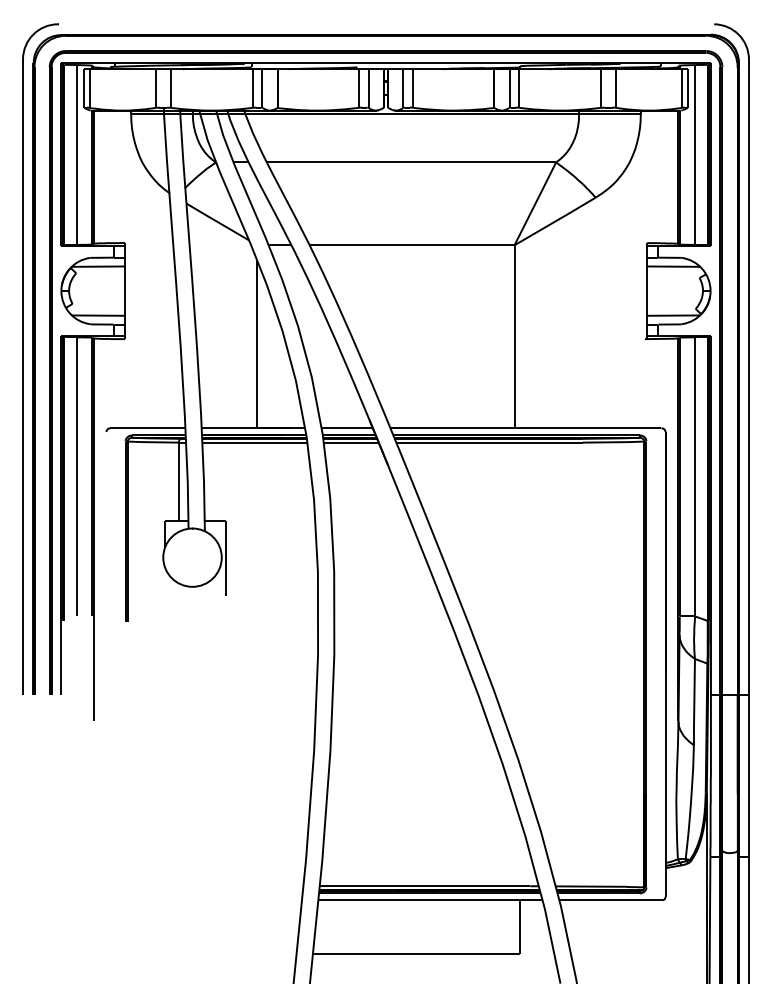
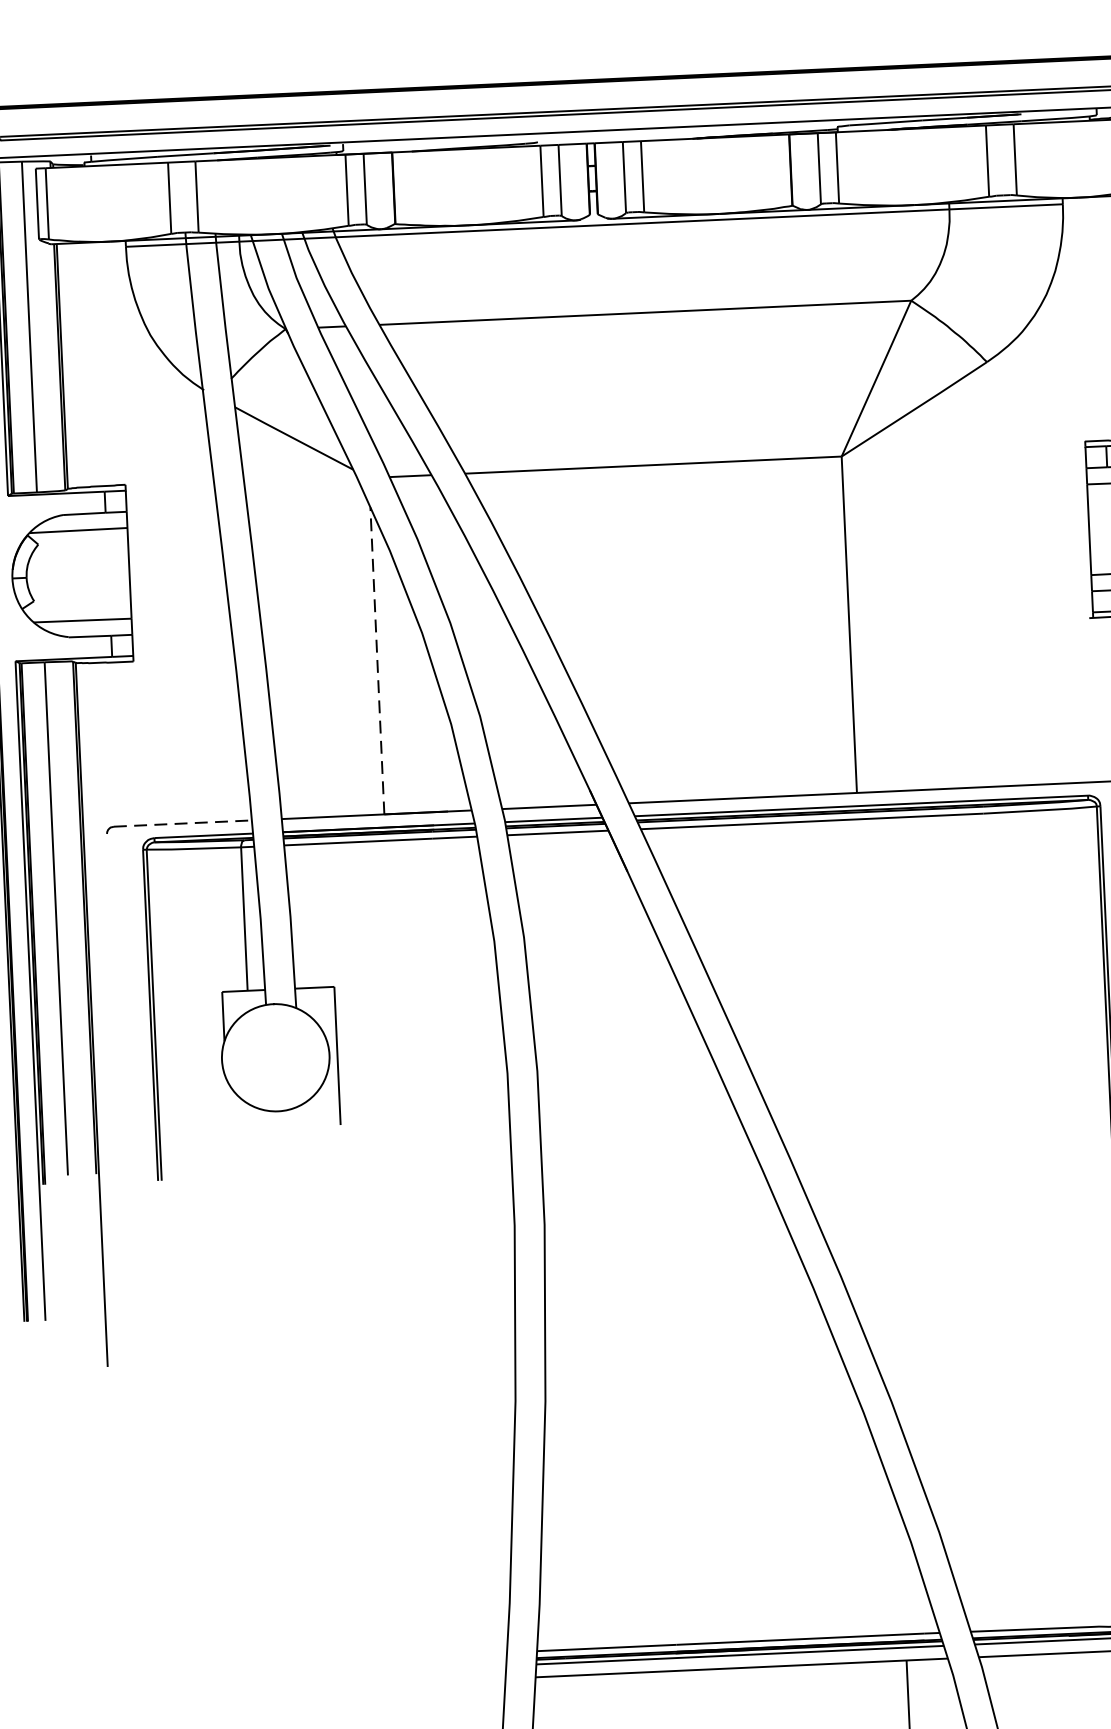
line: (257, 344) -> (377, 660), solid -> dashed
line: (147, 428) -> (182, 824), solid -> dashed

